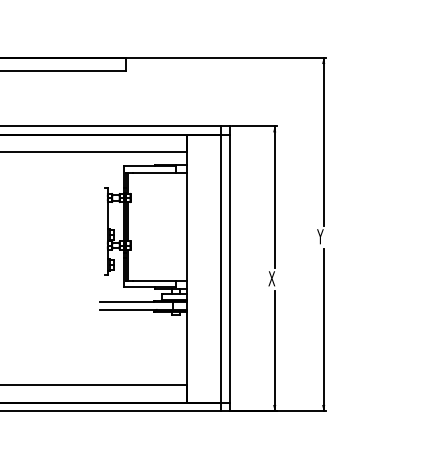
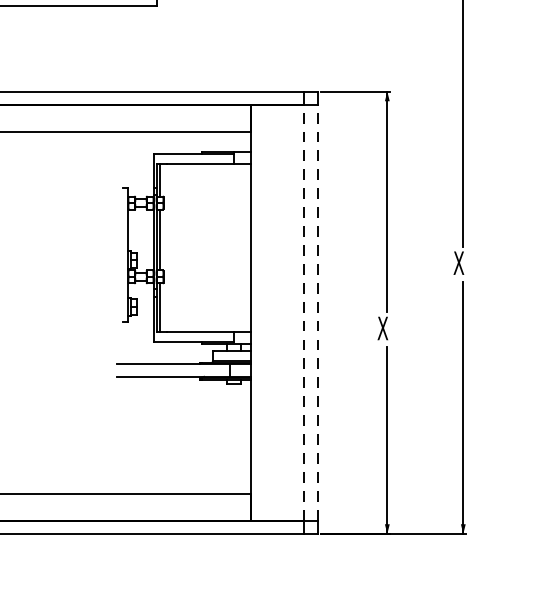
text: (320, 236) -> (458, 262), Y -> X
line: (221, 268) -> (304, 312), solid -> dashed
line: (229, 268) -> (317, 312), solid -> dashed

